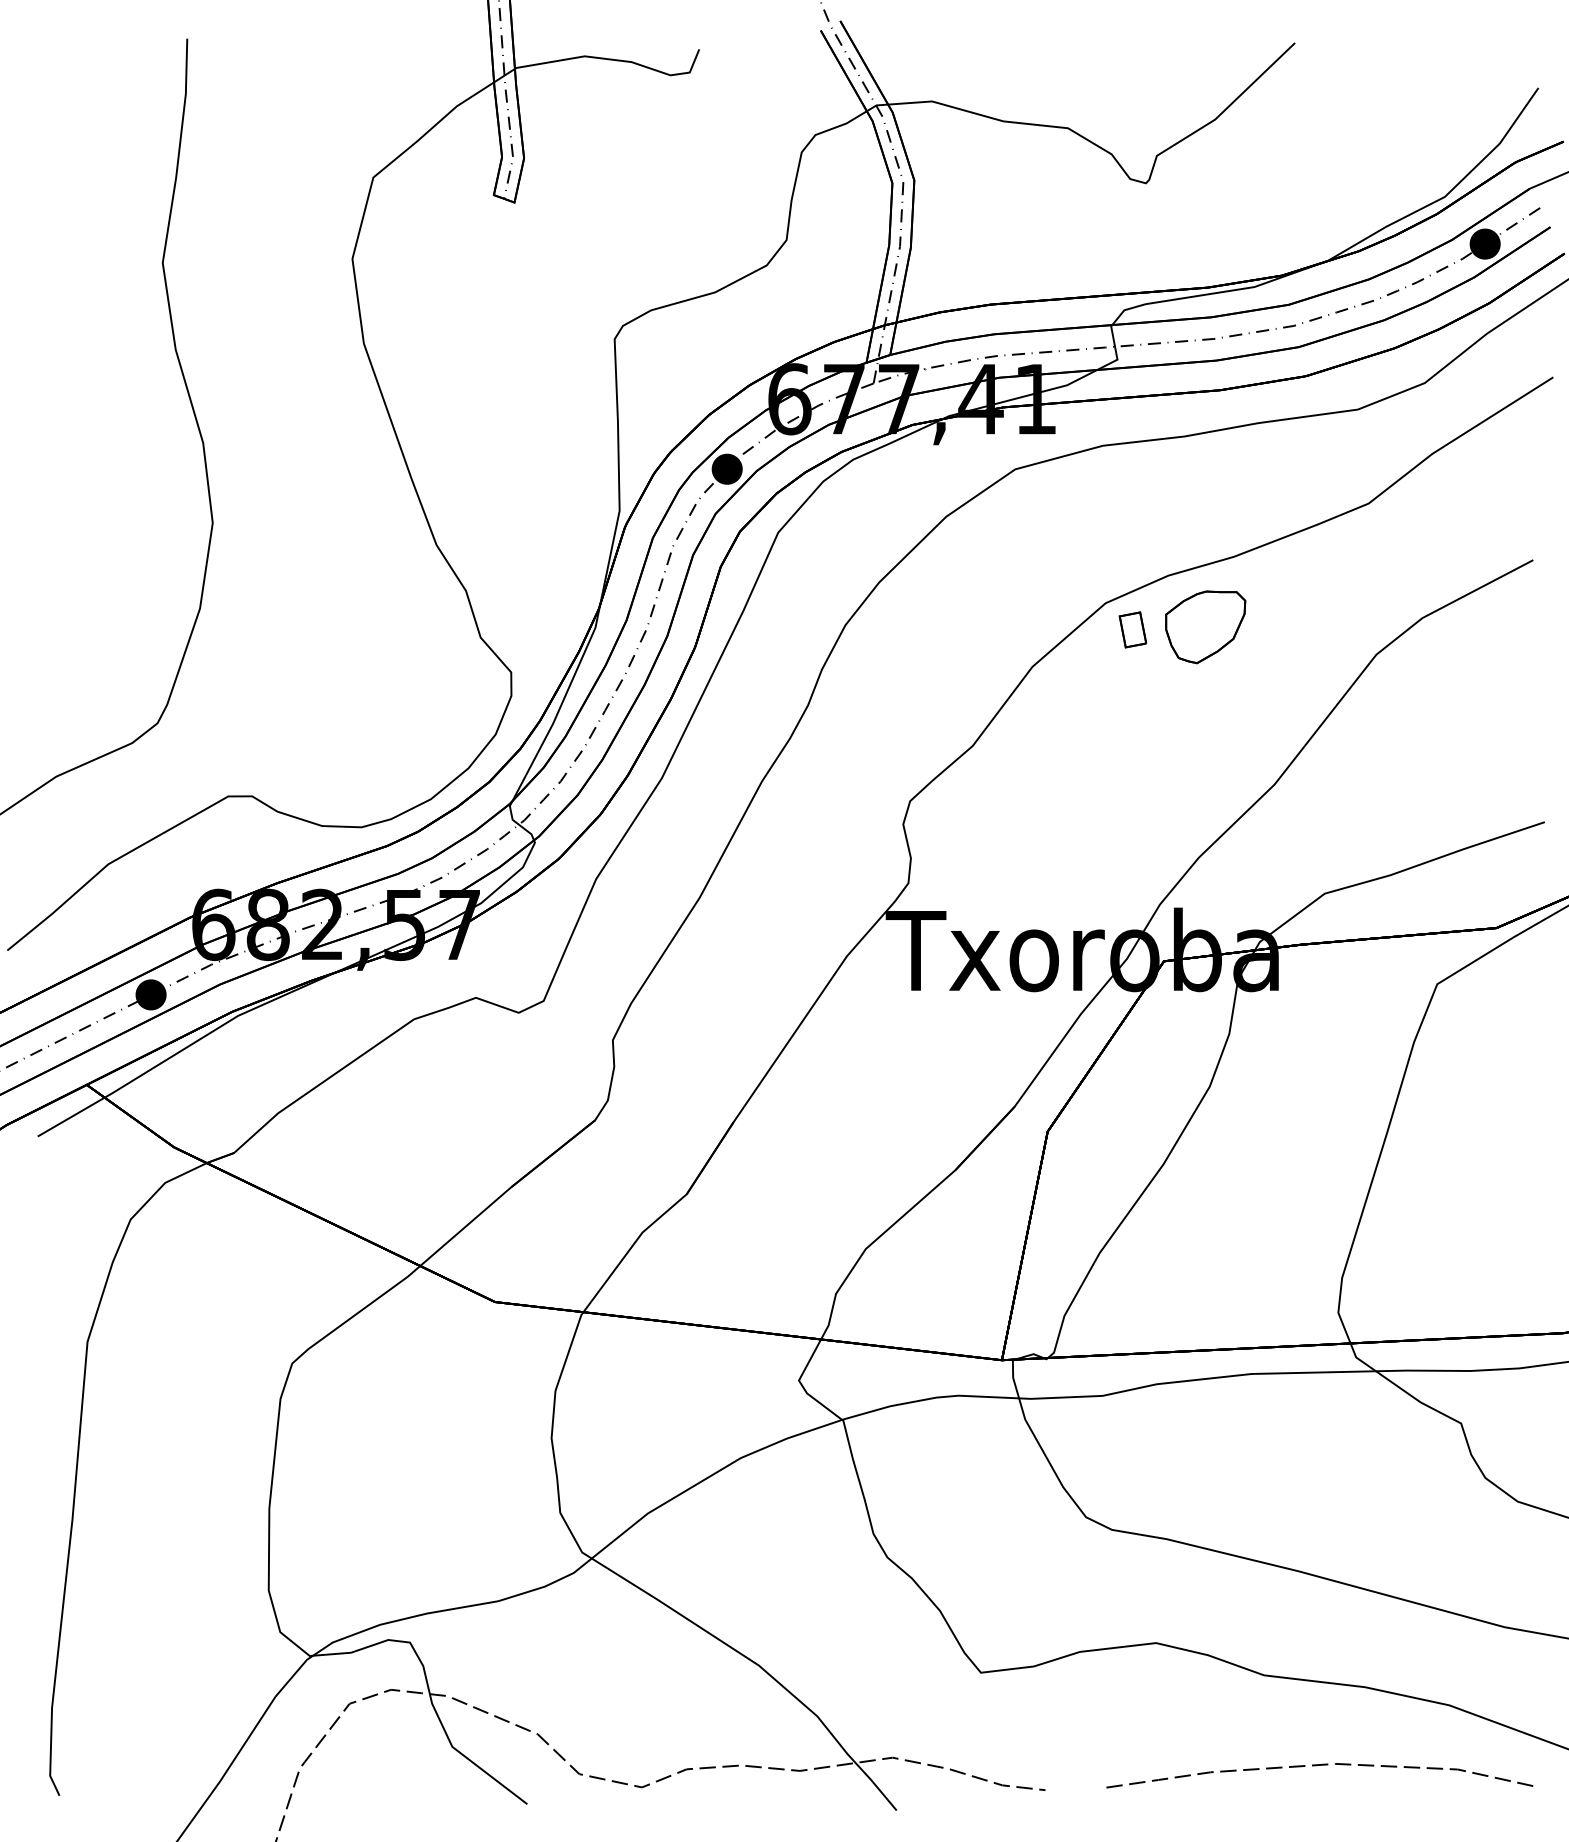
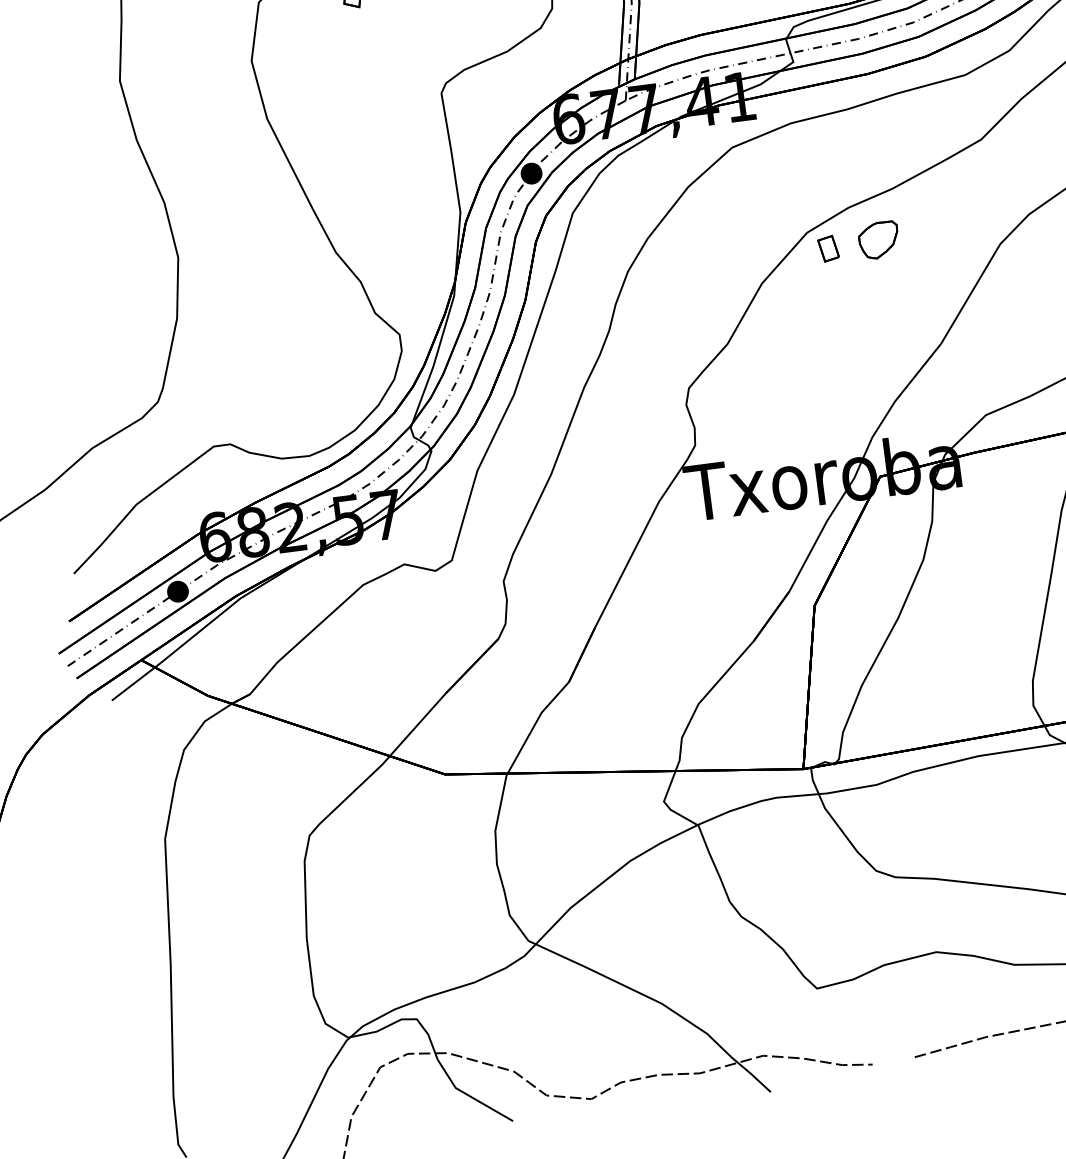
part: (1205, 627) -> (878, 240), size x0.7

